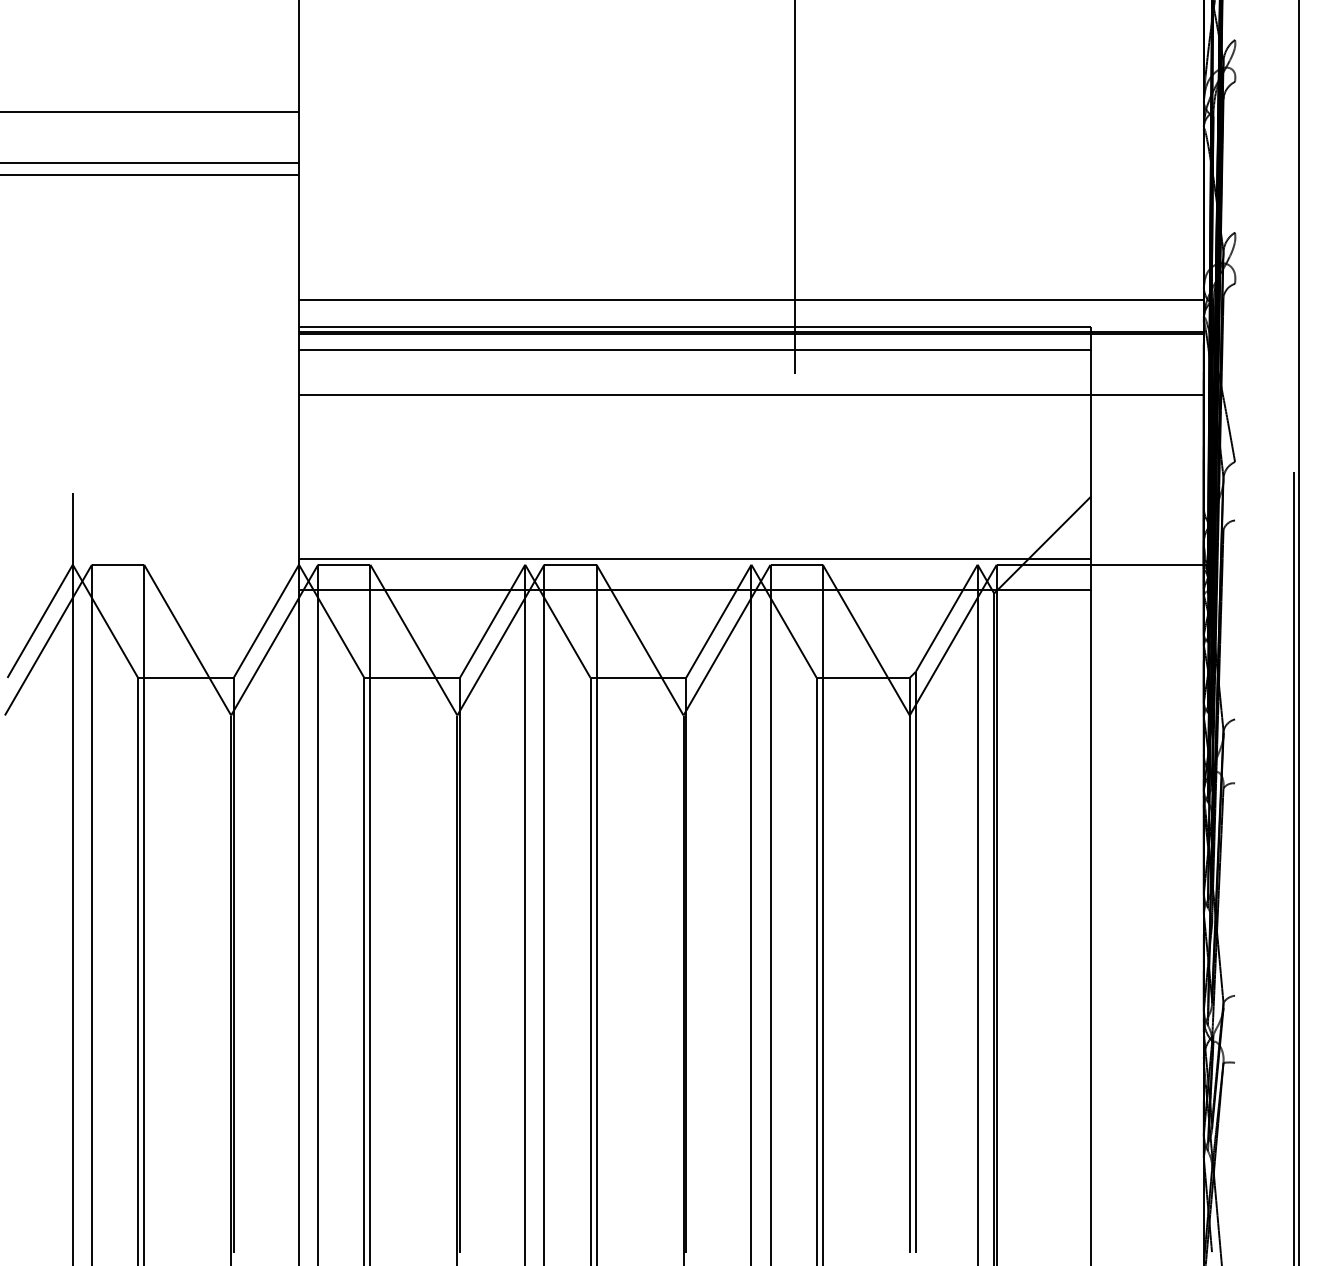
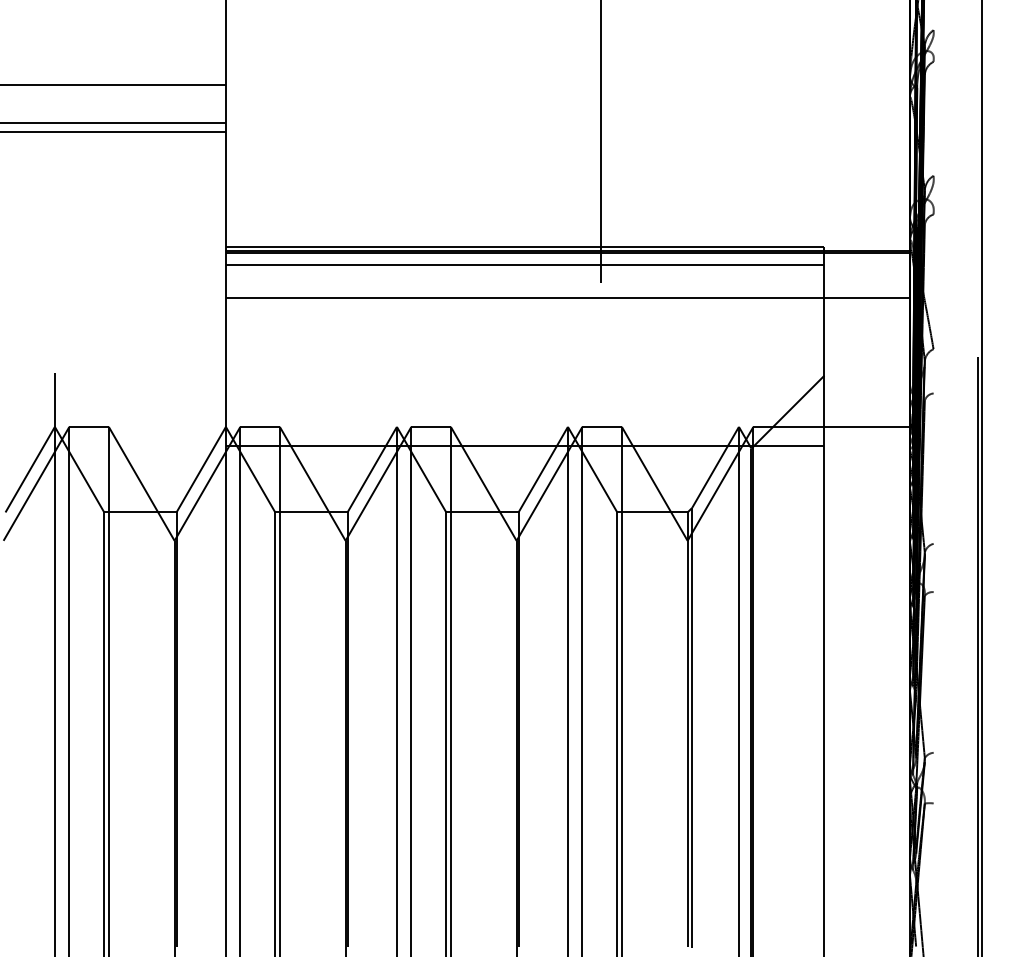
line: (751, 300) -> (567, 227), removed
line: (694, 558) -> (524, 422), removed

